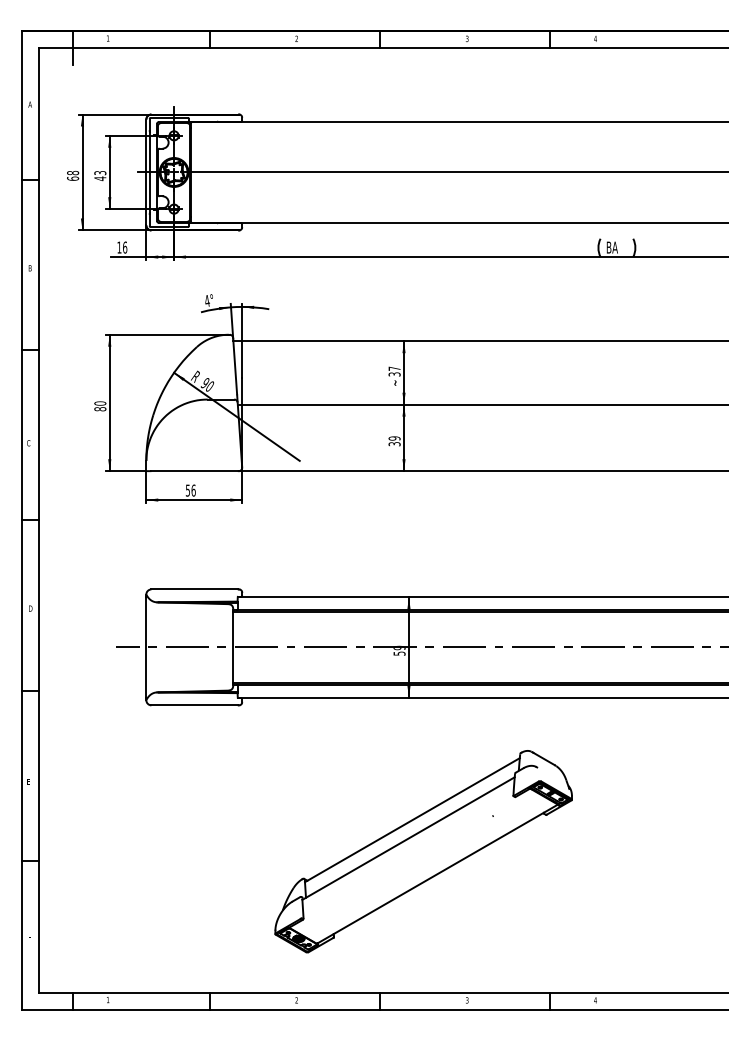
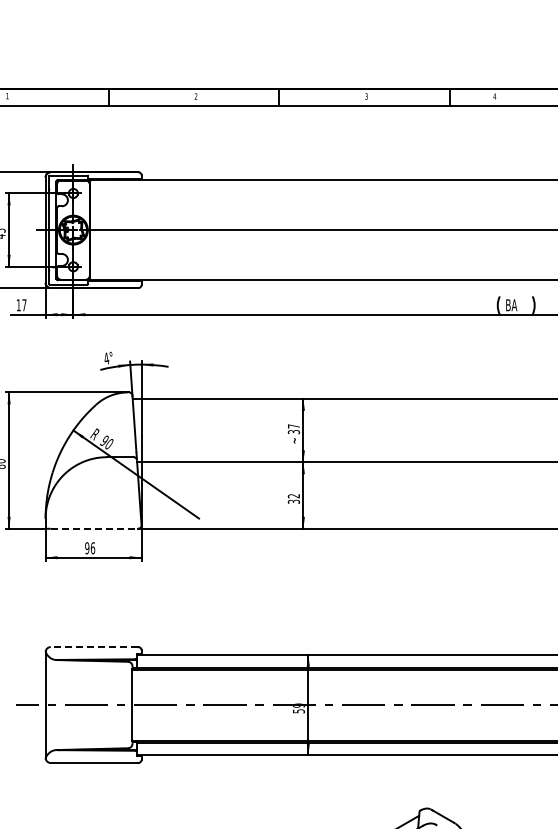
text: (125, 247) -> (24, 305), 16 -> 17
text: (394, 438) -> (293, 496), 39 -> 32
line: (195, 471) -> (94, 529), solid -> dashed
text: (187, 490) -> (86, 548), 56 -> 96
line: (194, 589) -> (93, 647), solid -> dashed

